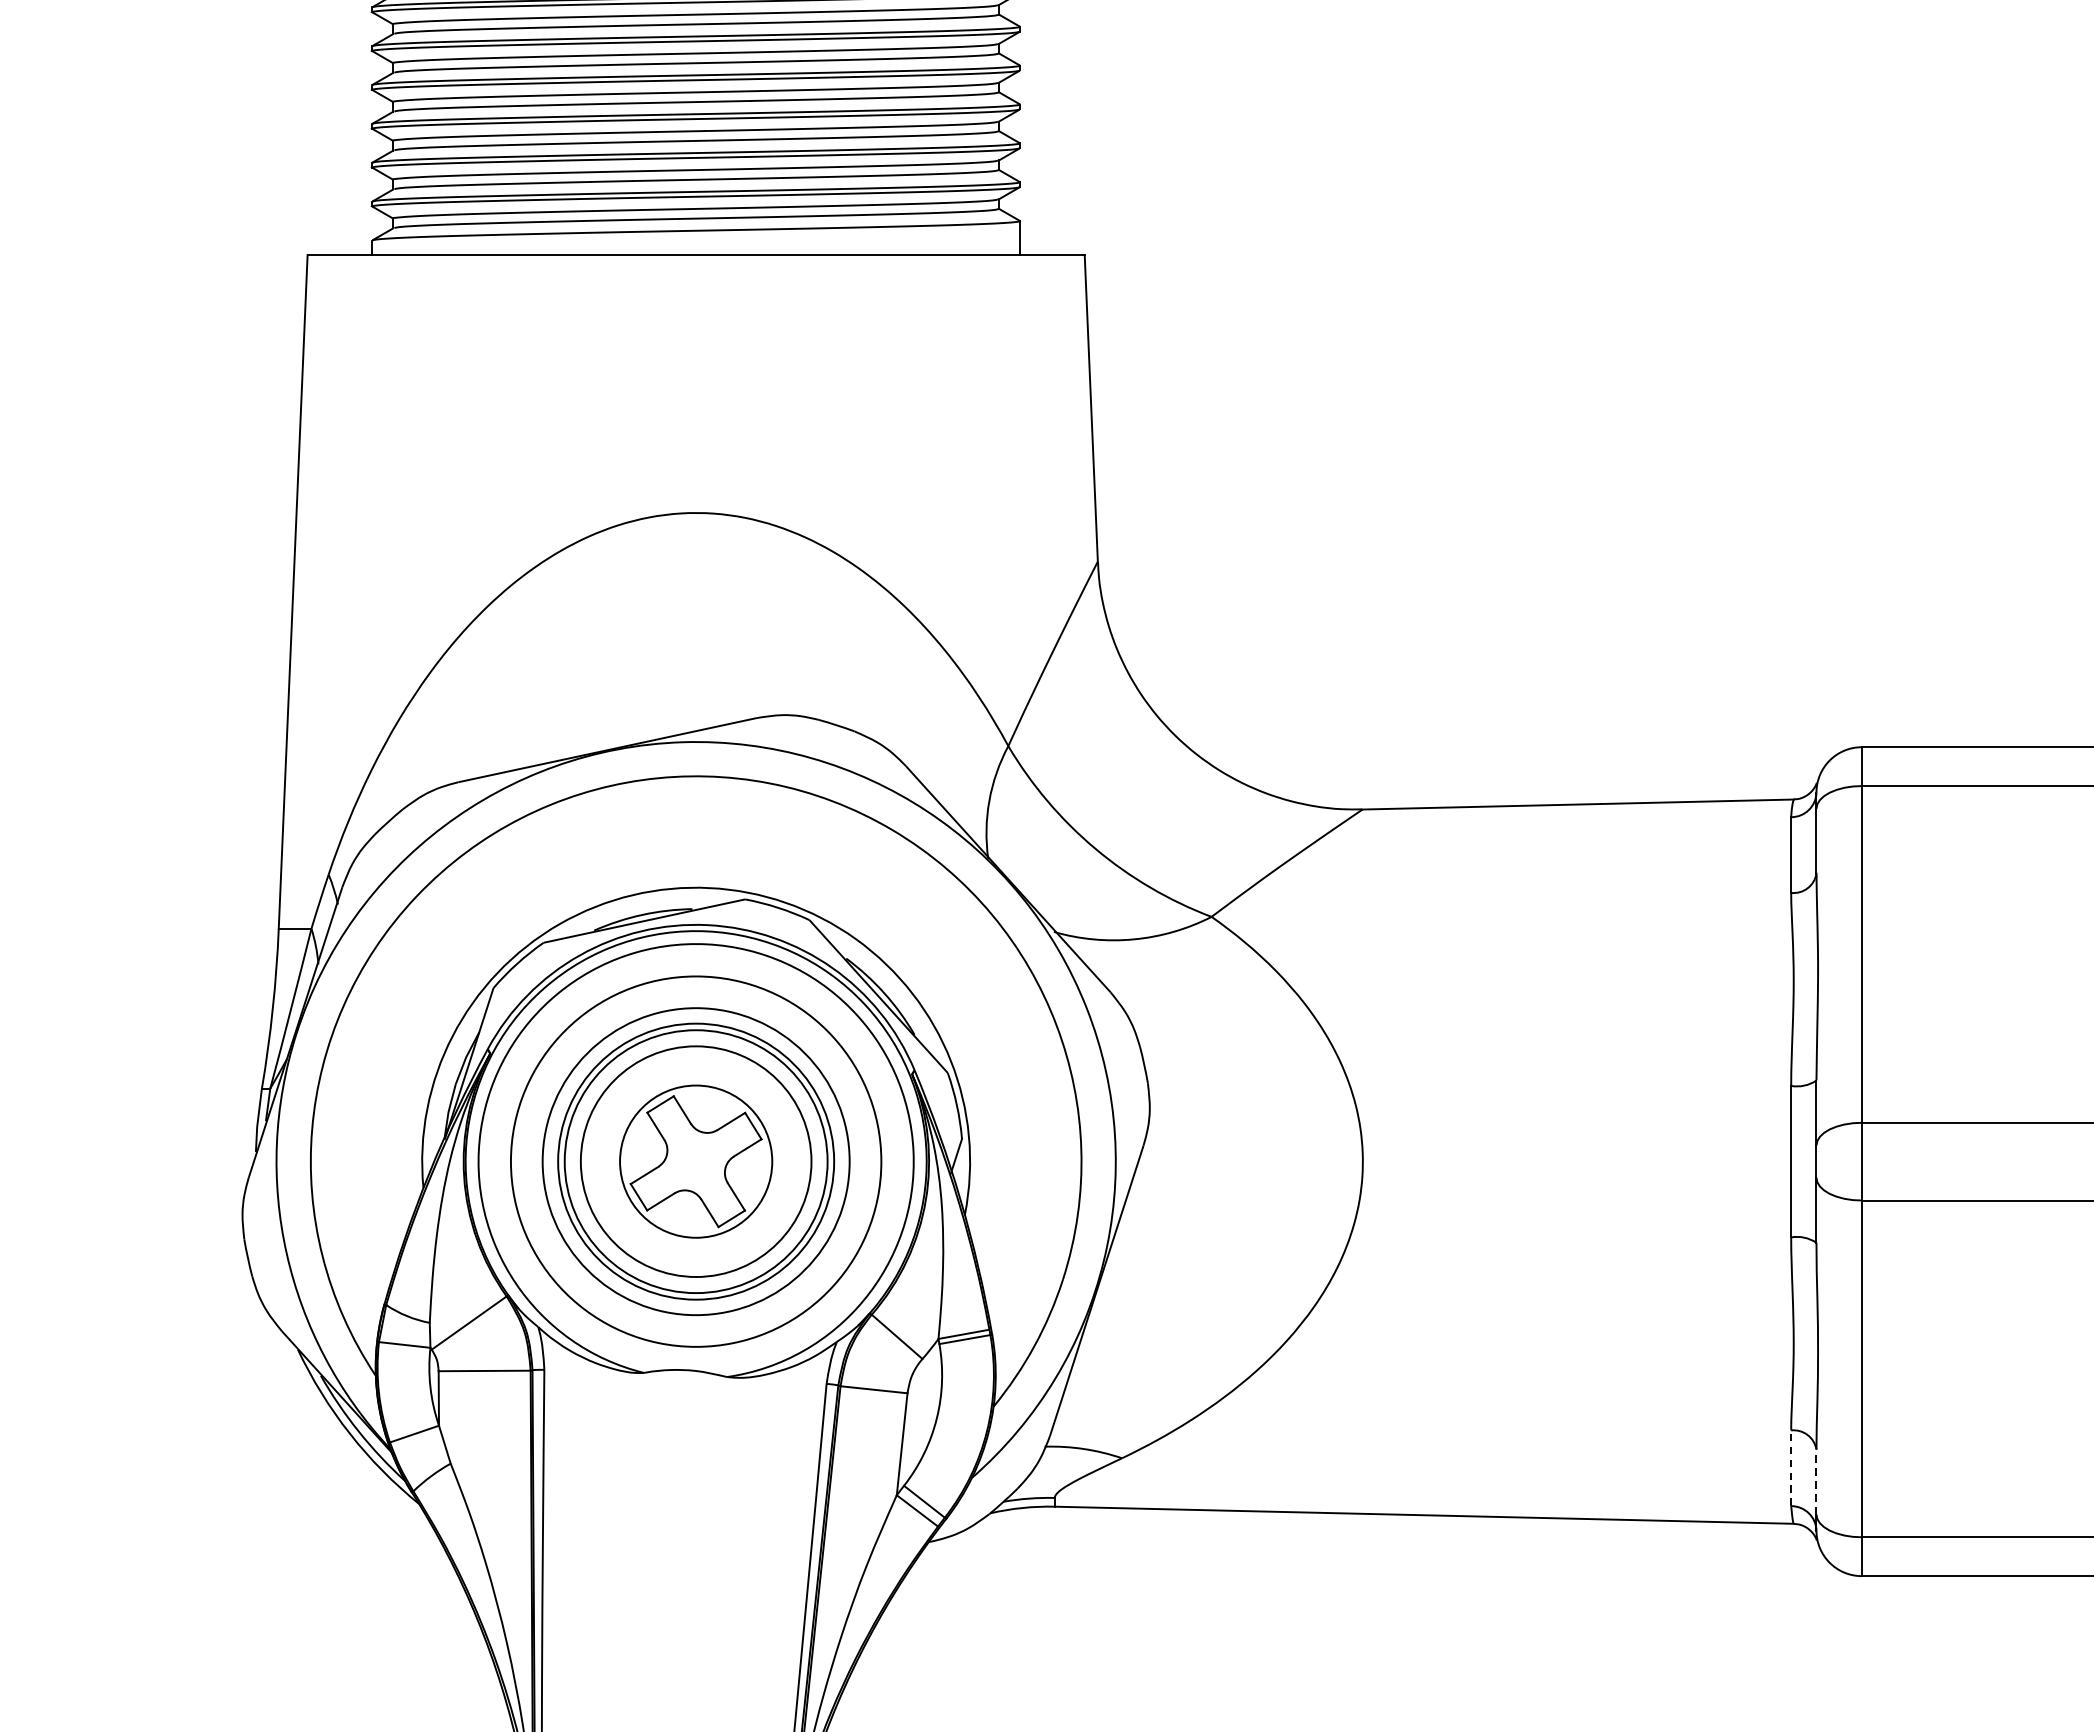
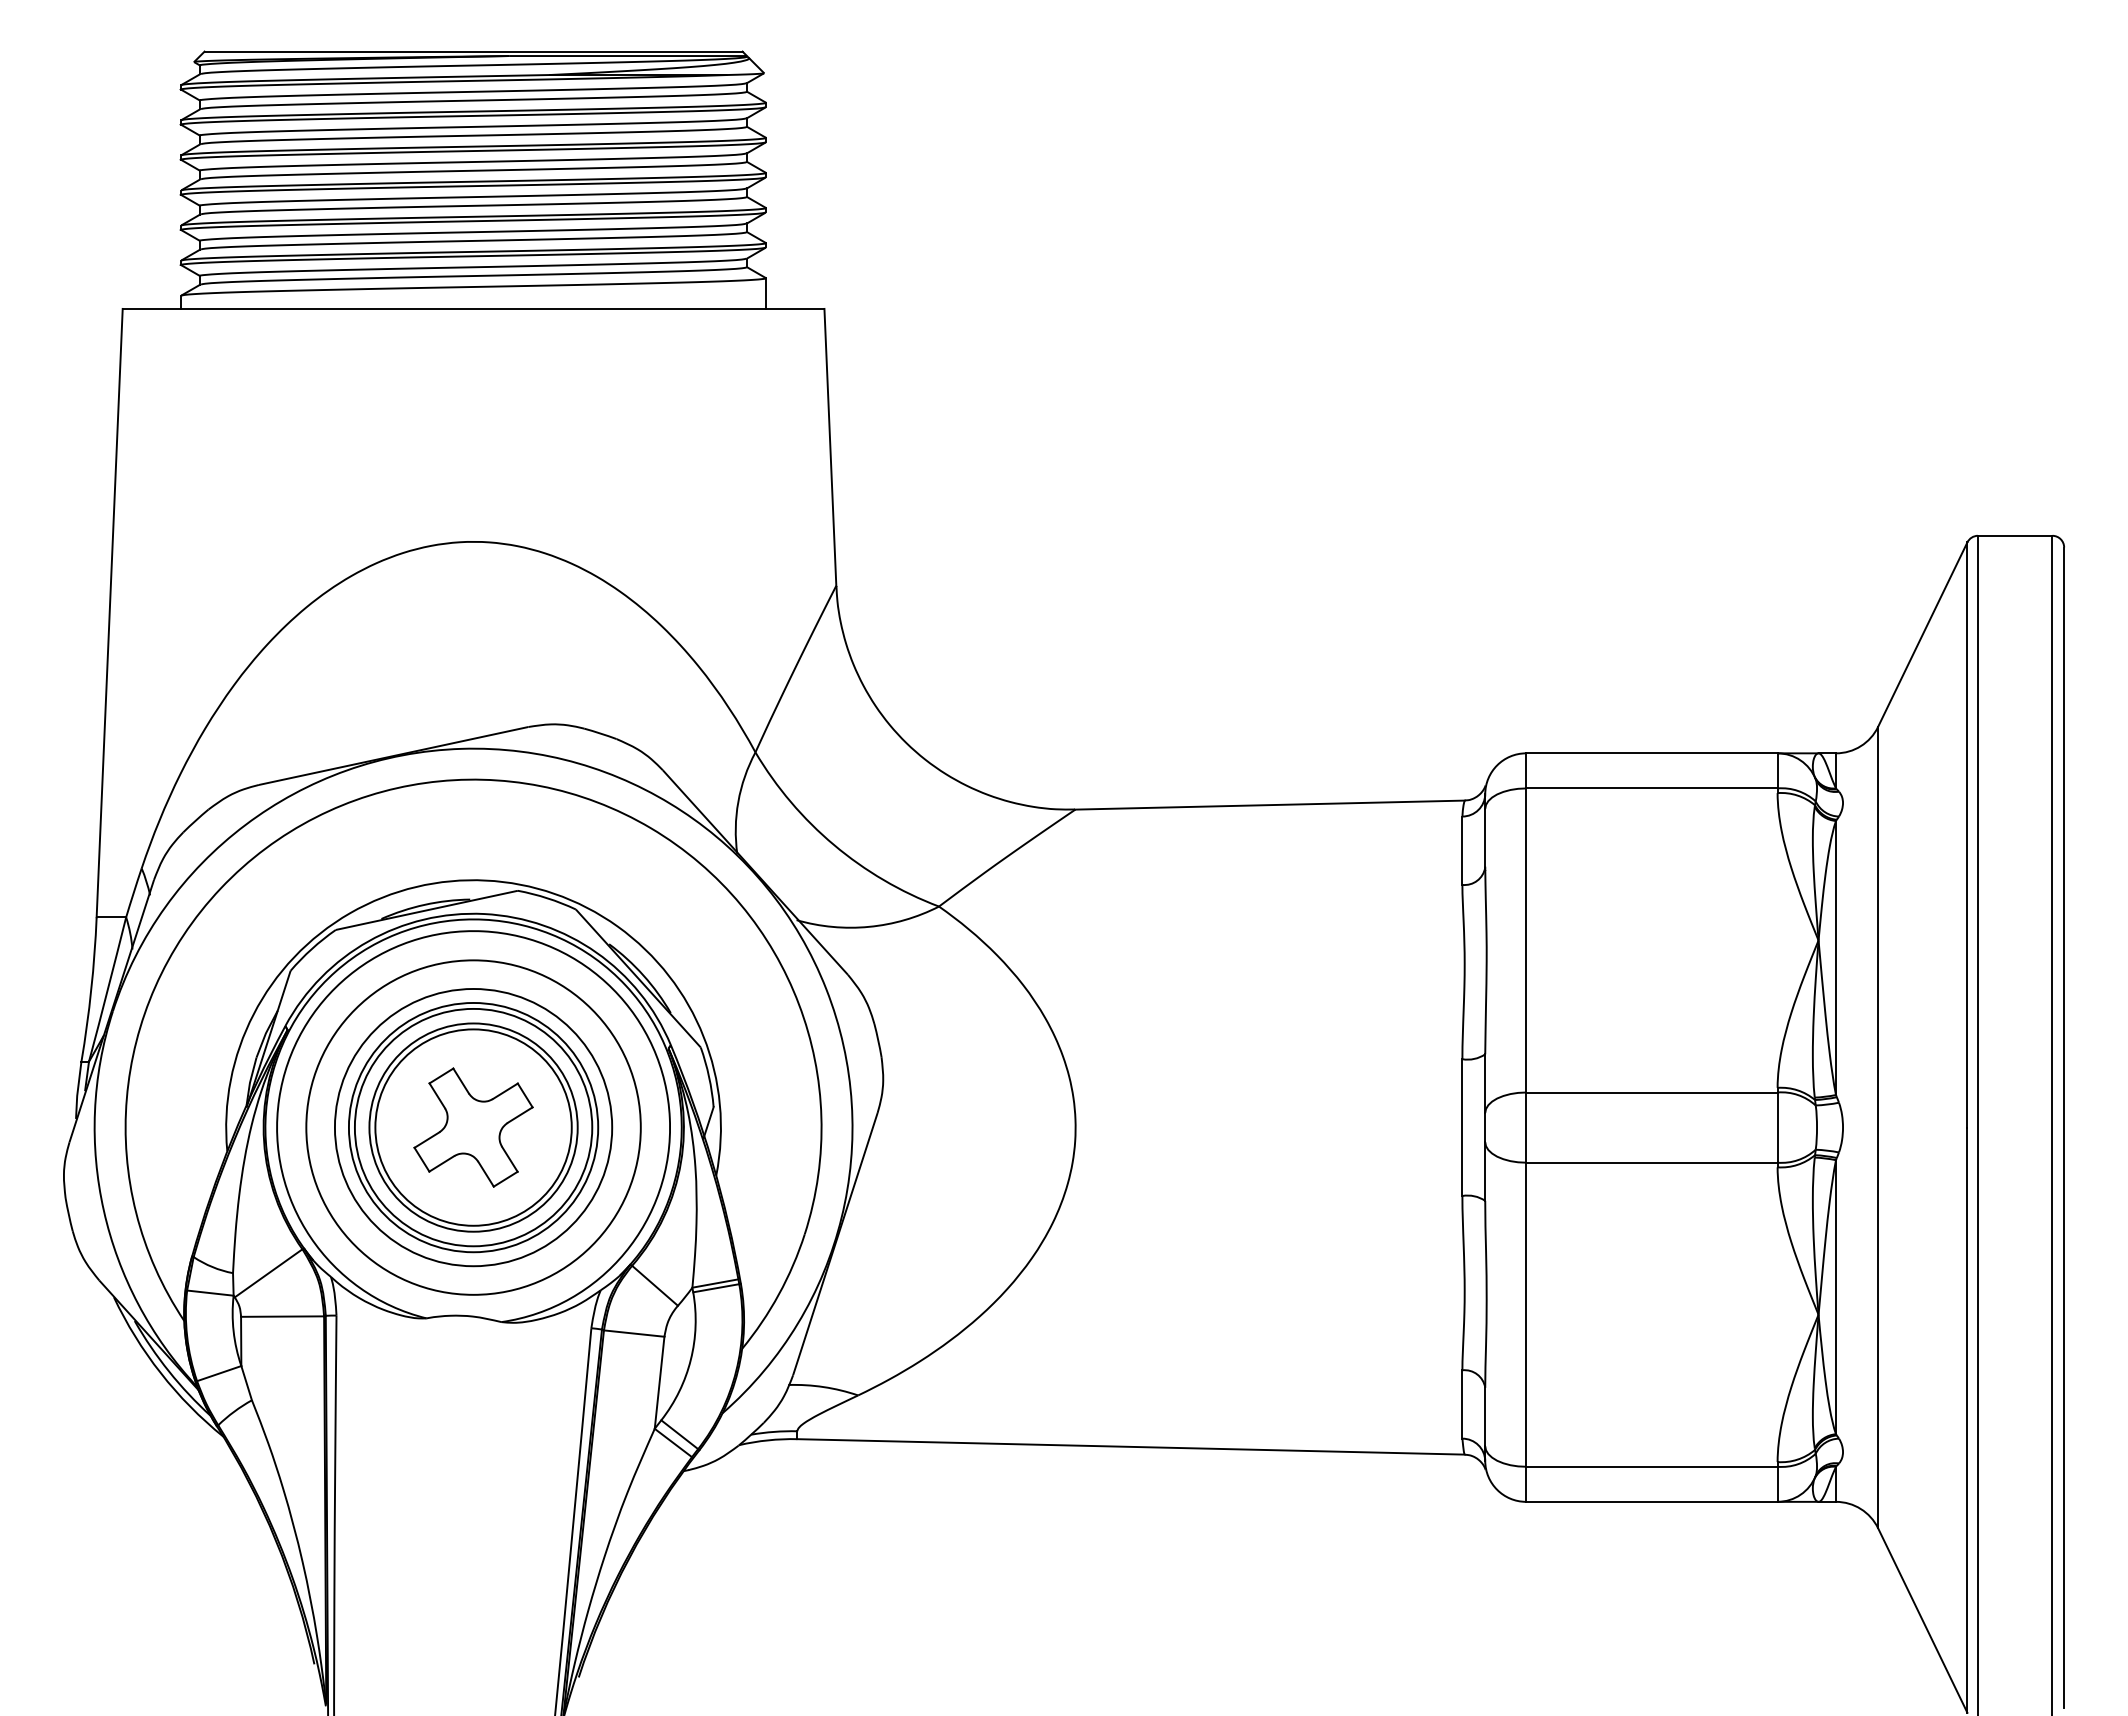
circle: (696, 1161) -> (473, 1127), size x1.43
line: (1791, 1467) -> (1462, 1403), dashed -> solid
line: (1816, 1481) -> (1485, 1416), dashed -> solid

